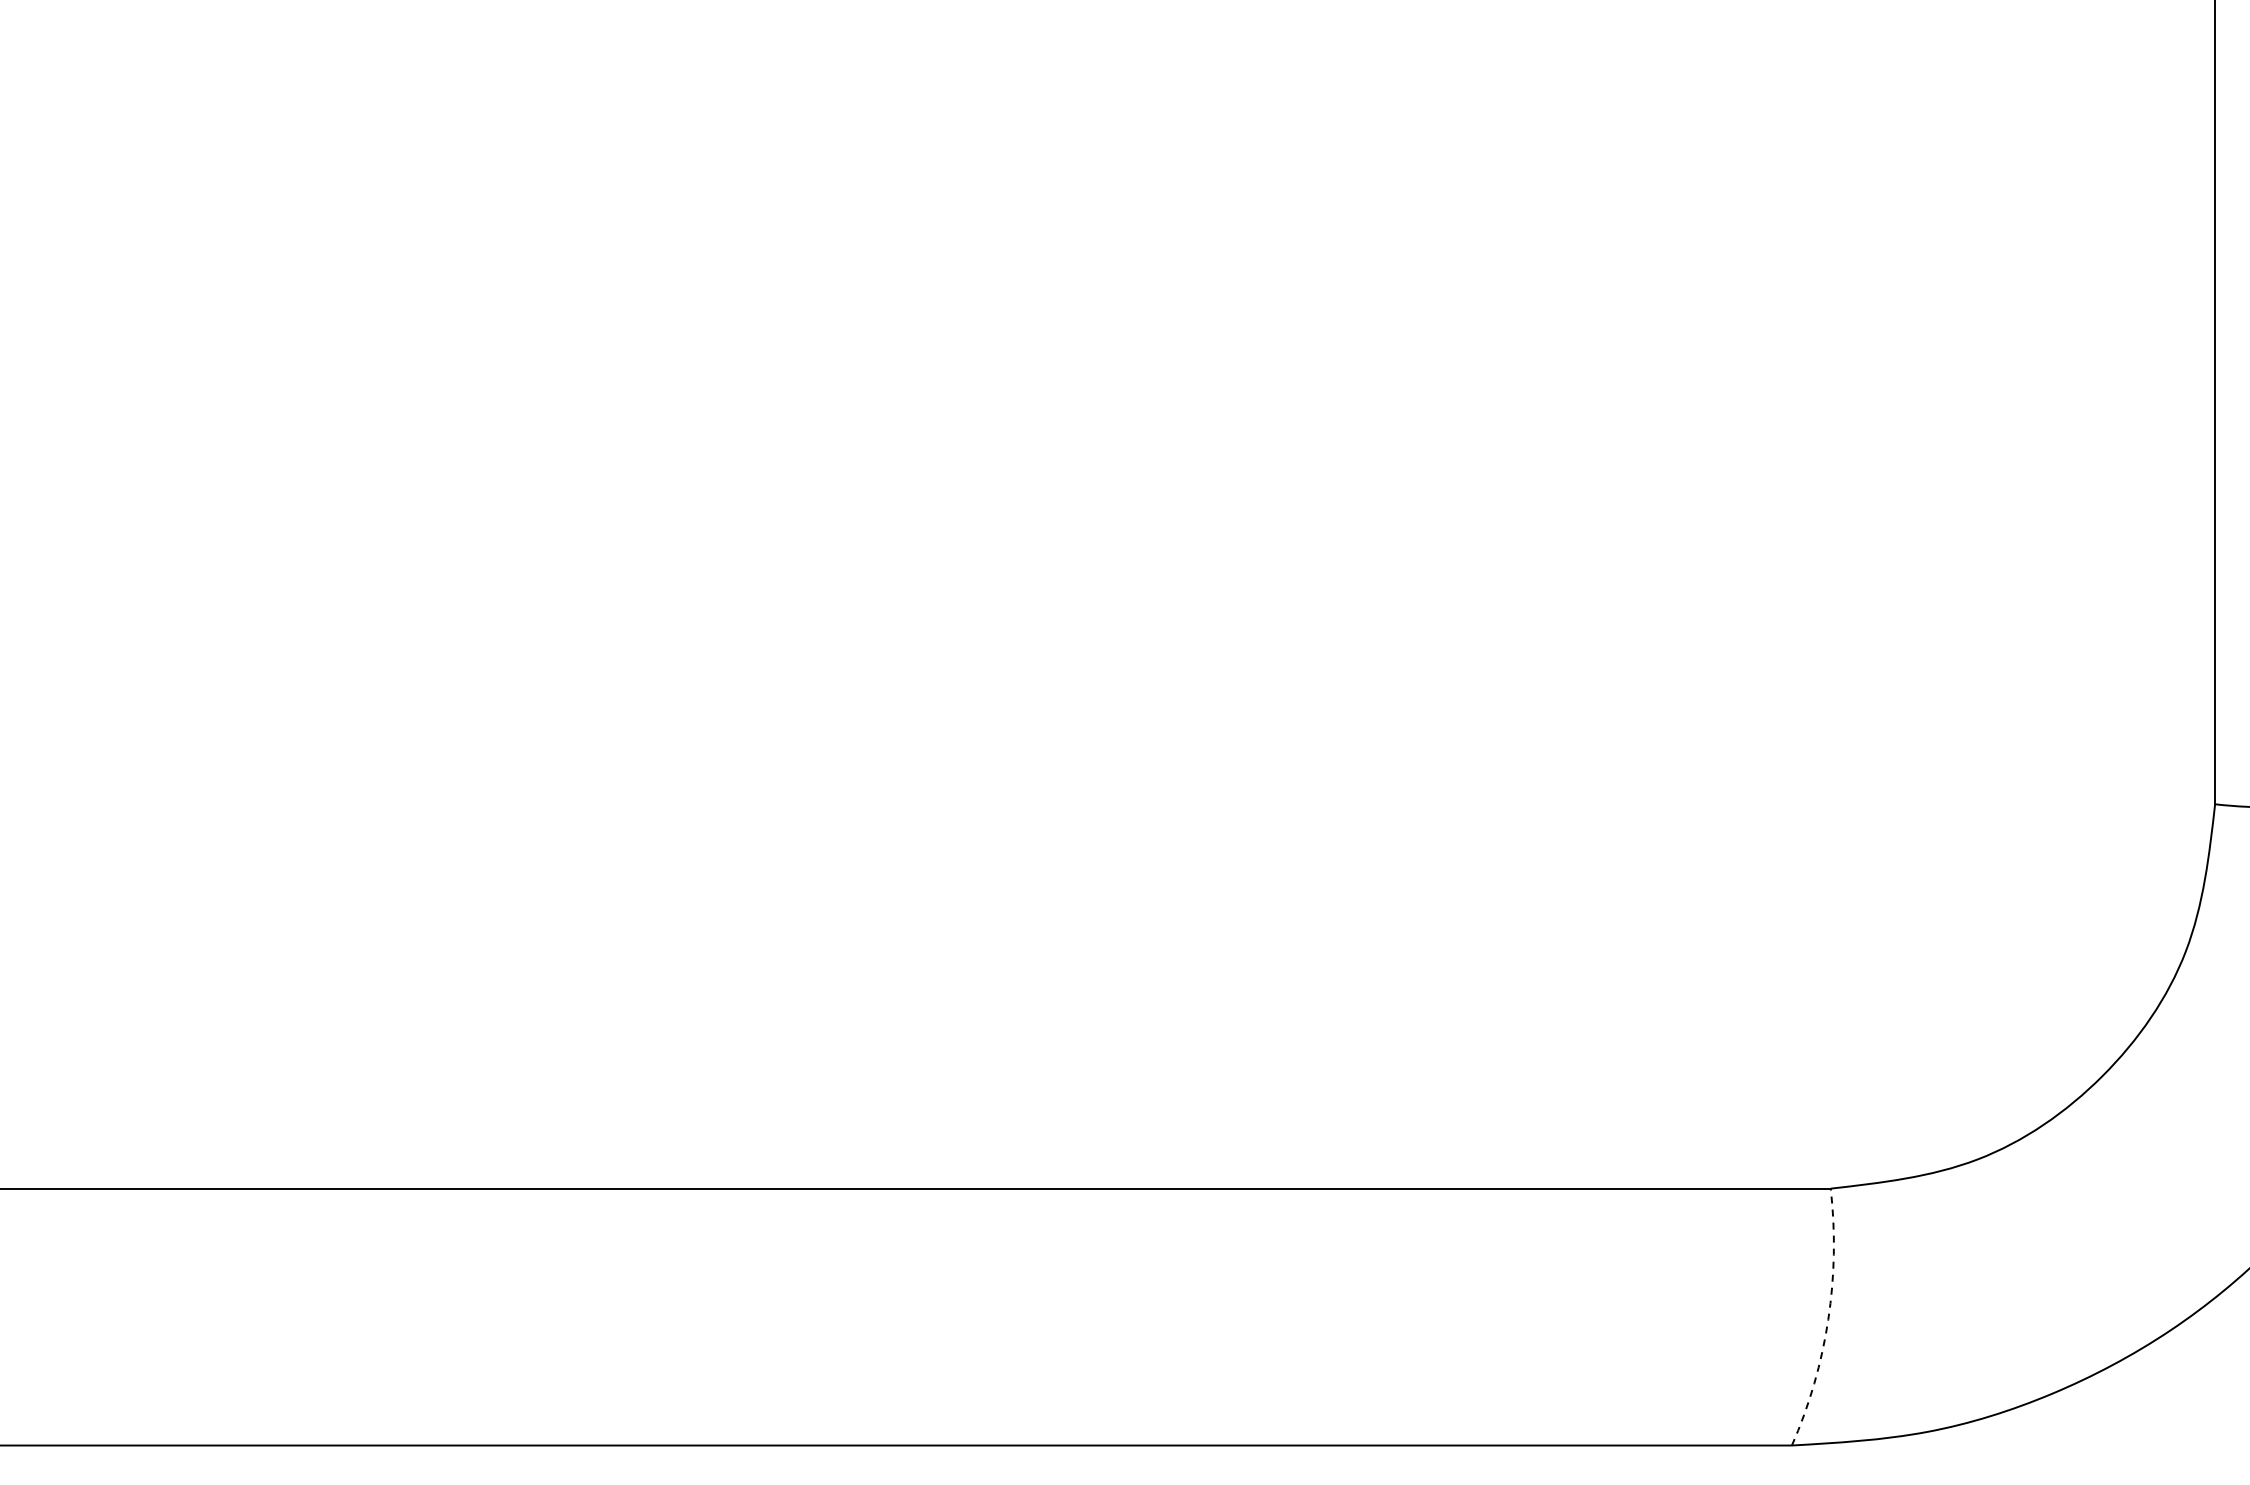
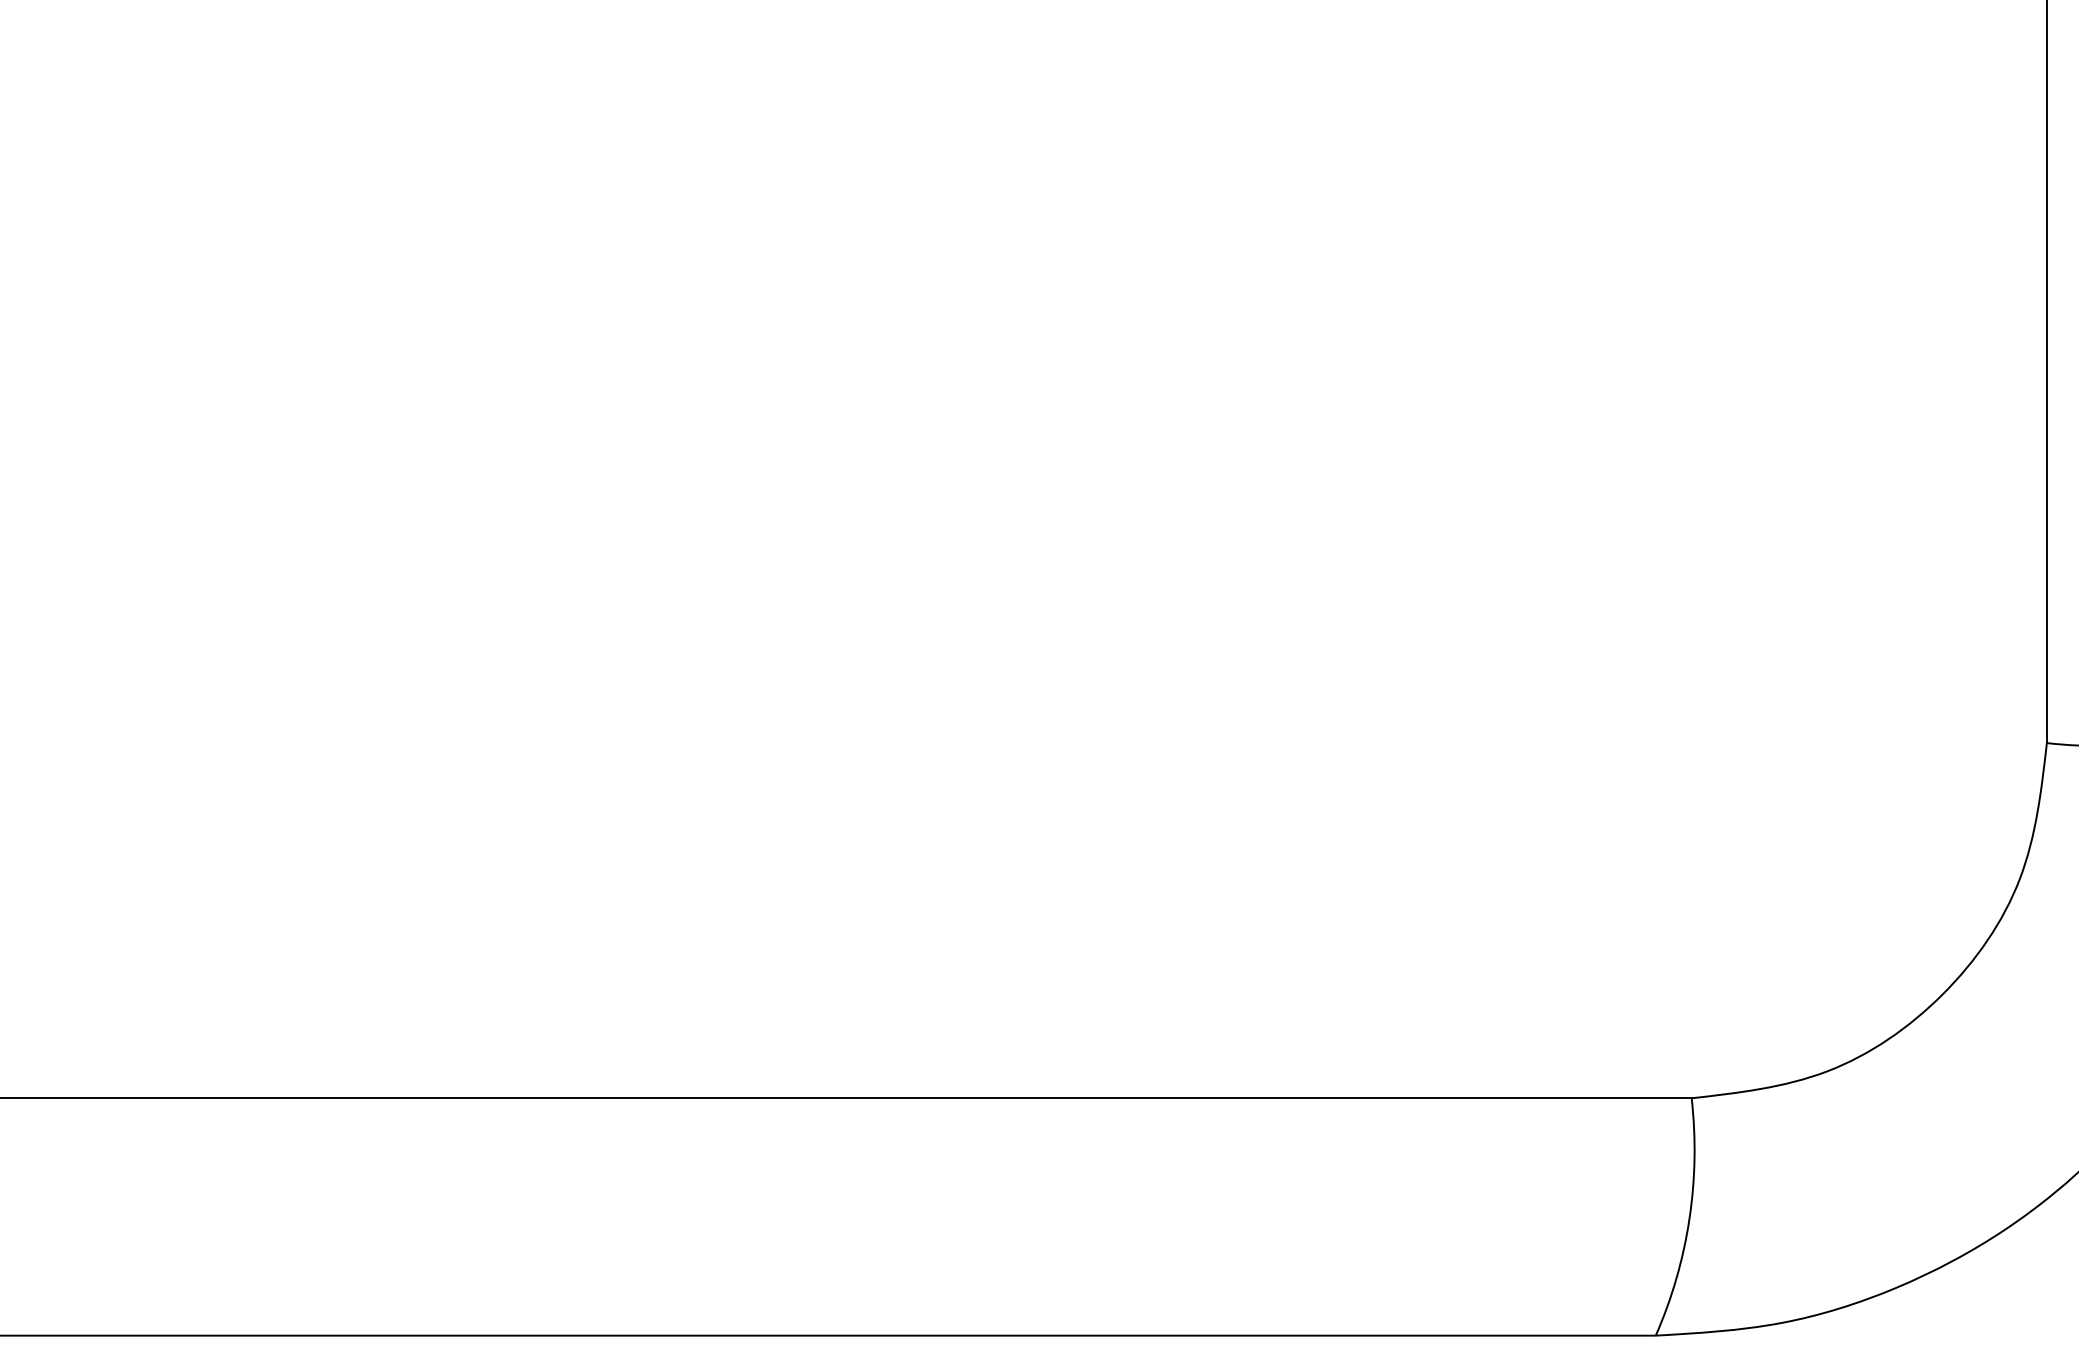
arc: (1828, 1319) -> (1689, 1219), dashed -> solid

